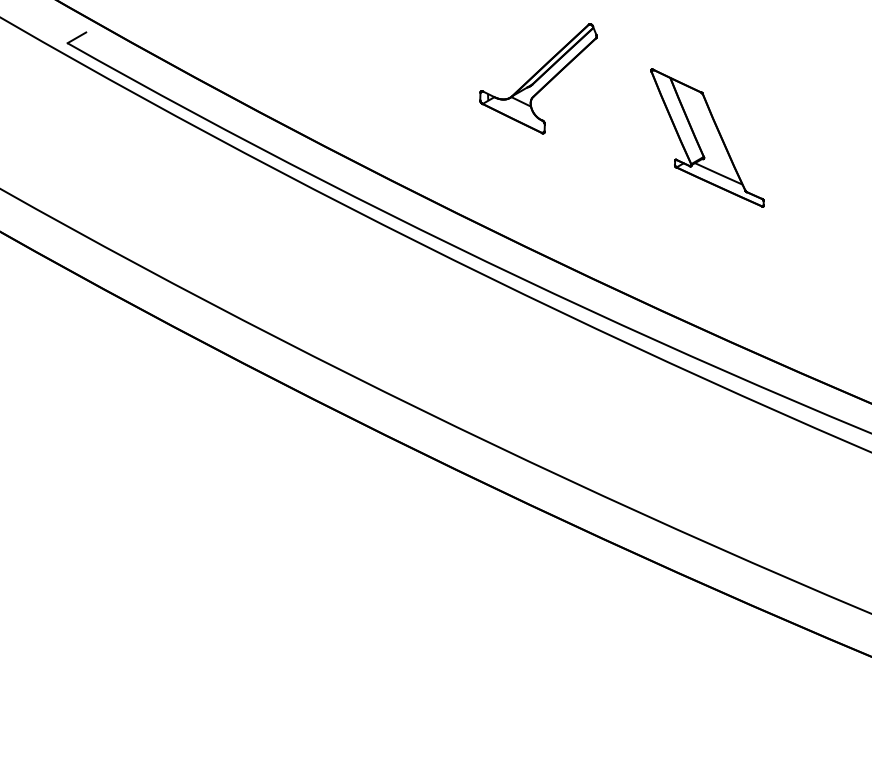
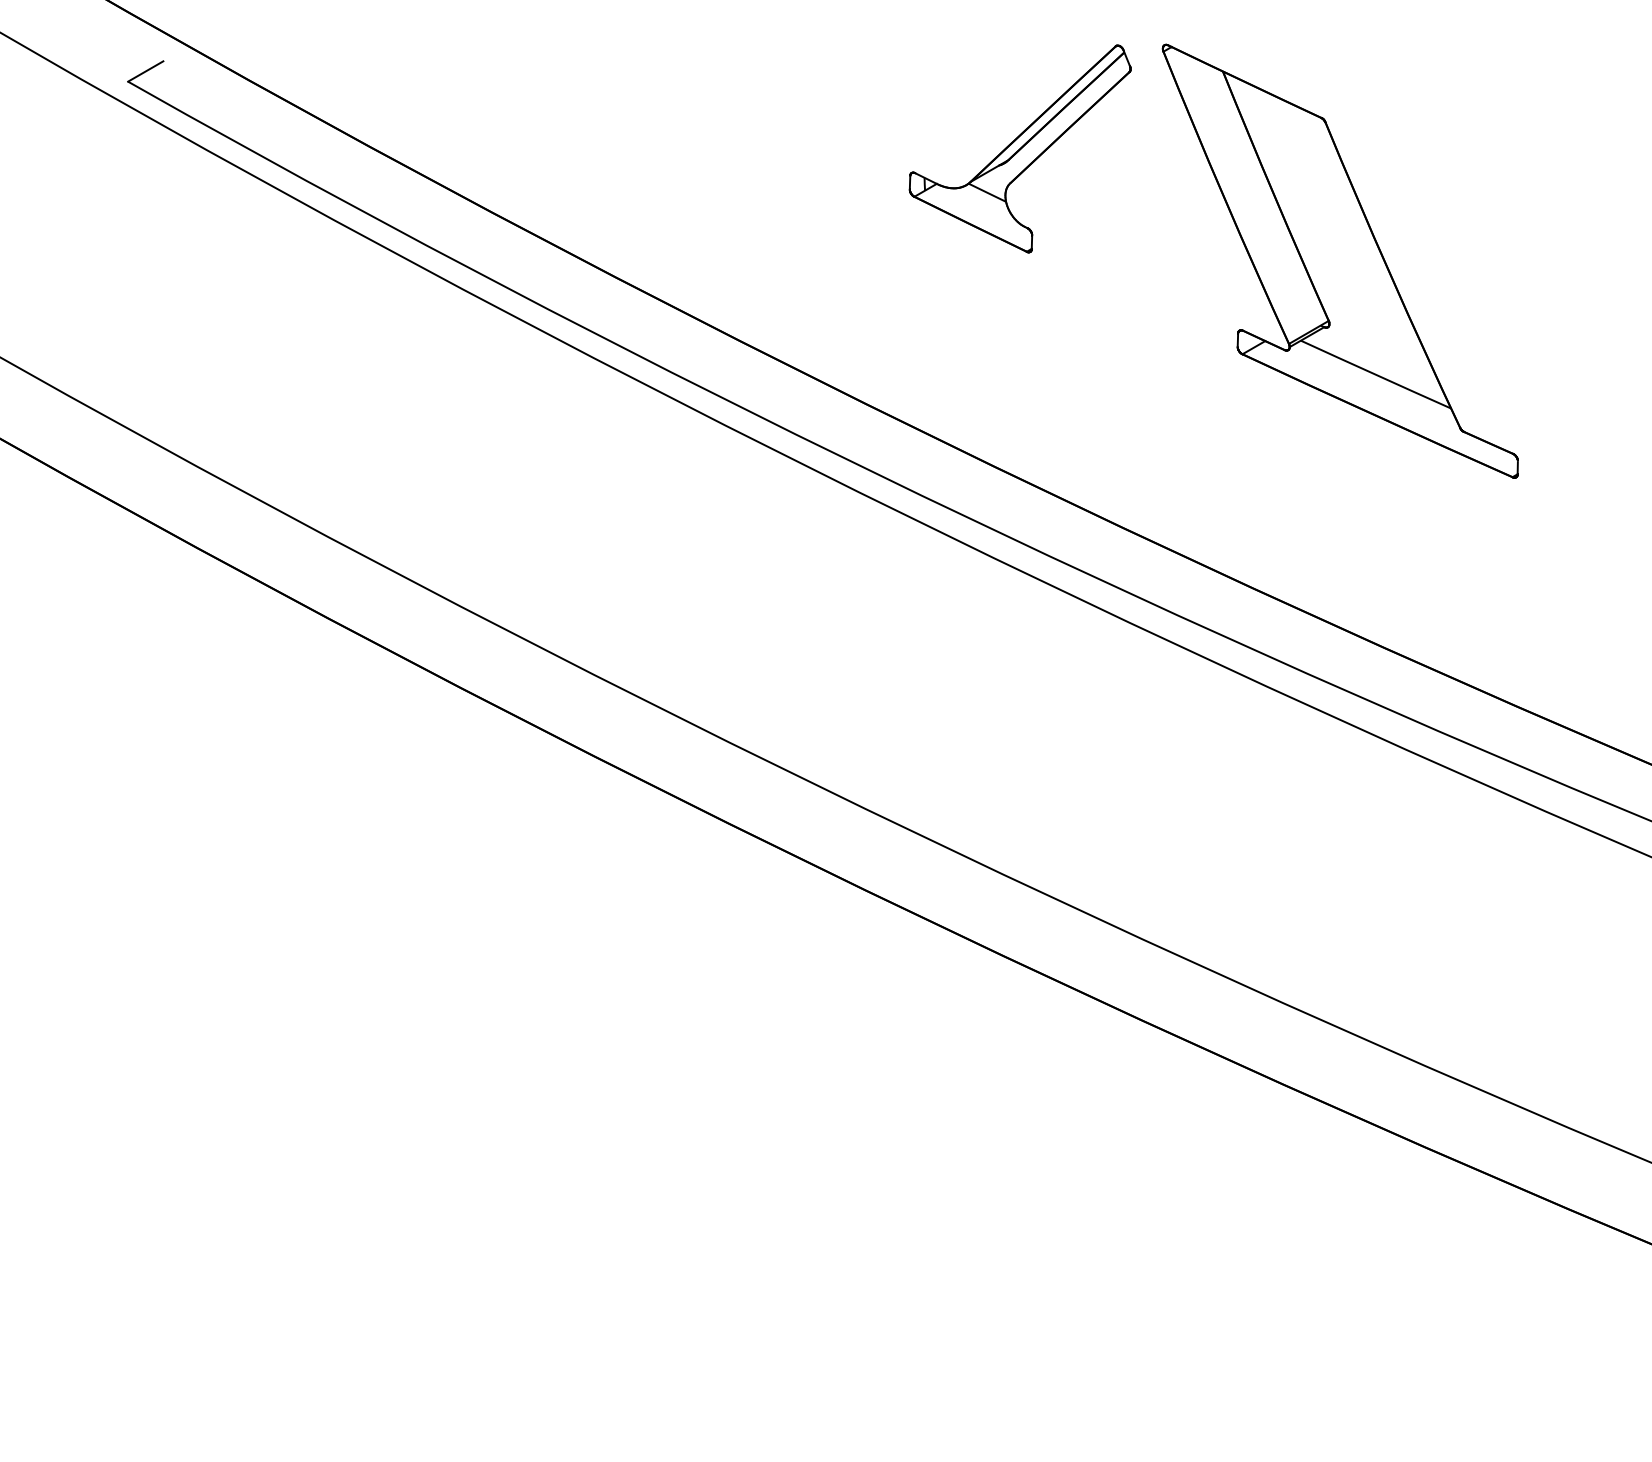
part: (707, 137) -> (1340, 260), size x1.67

